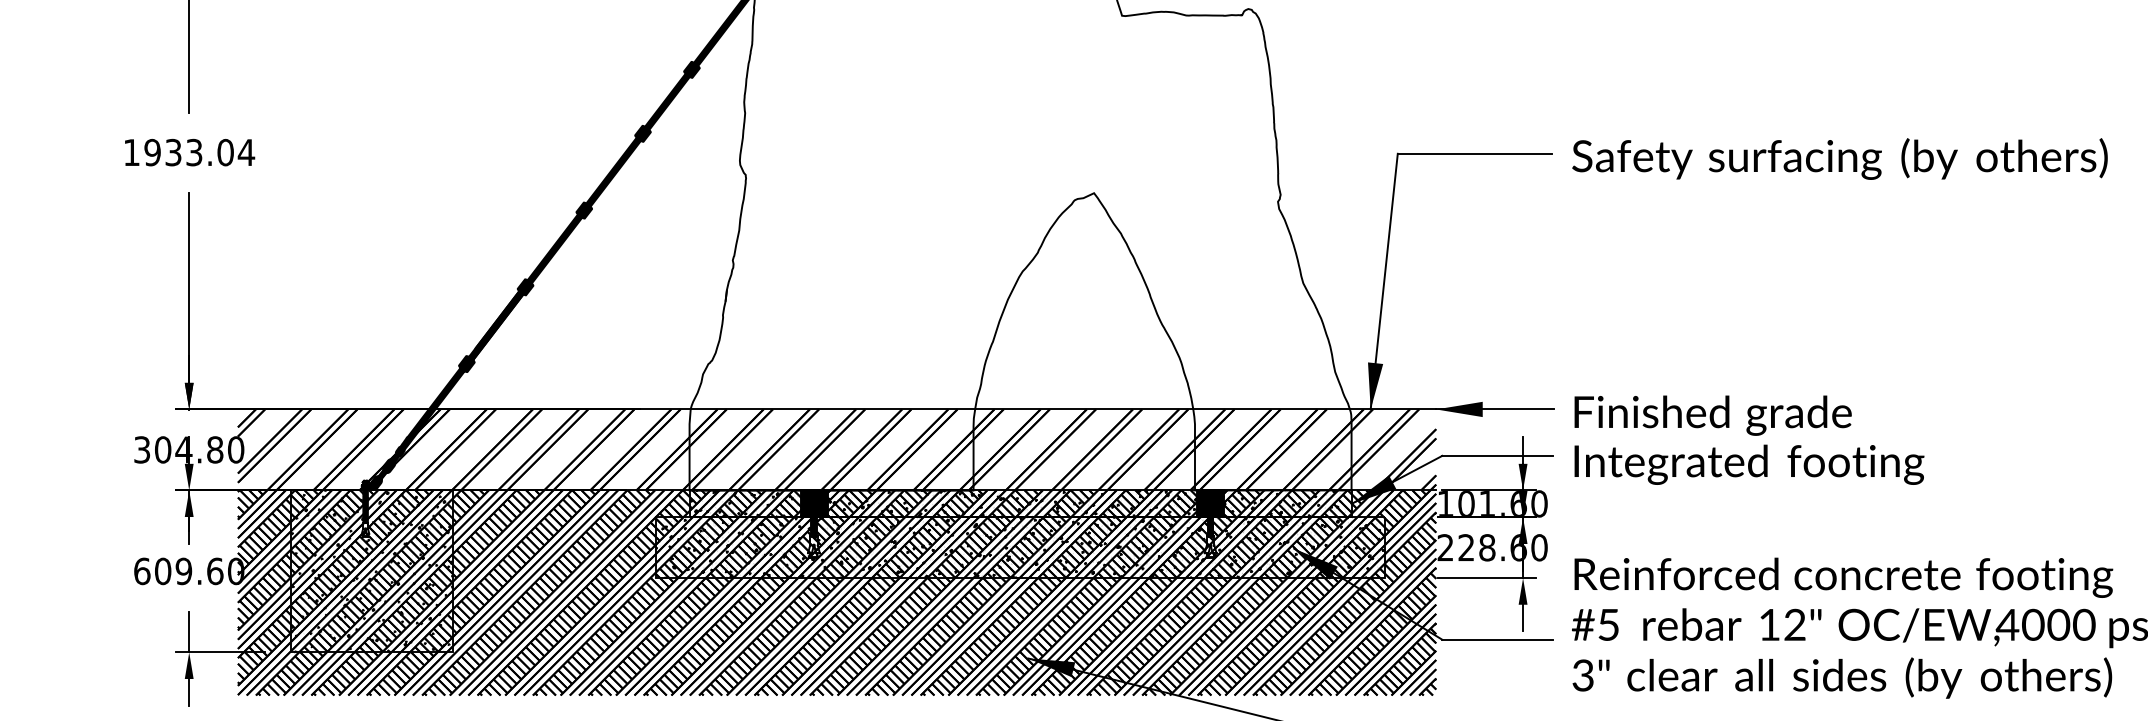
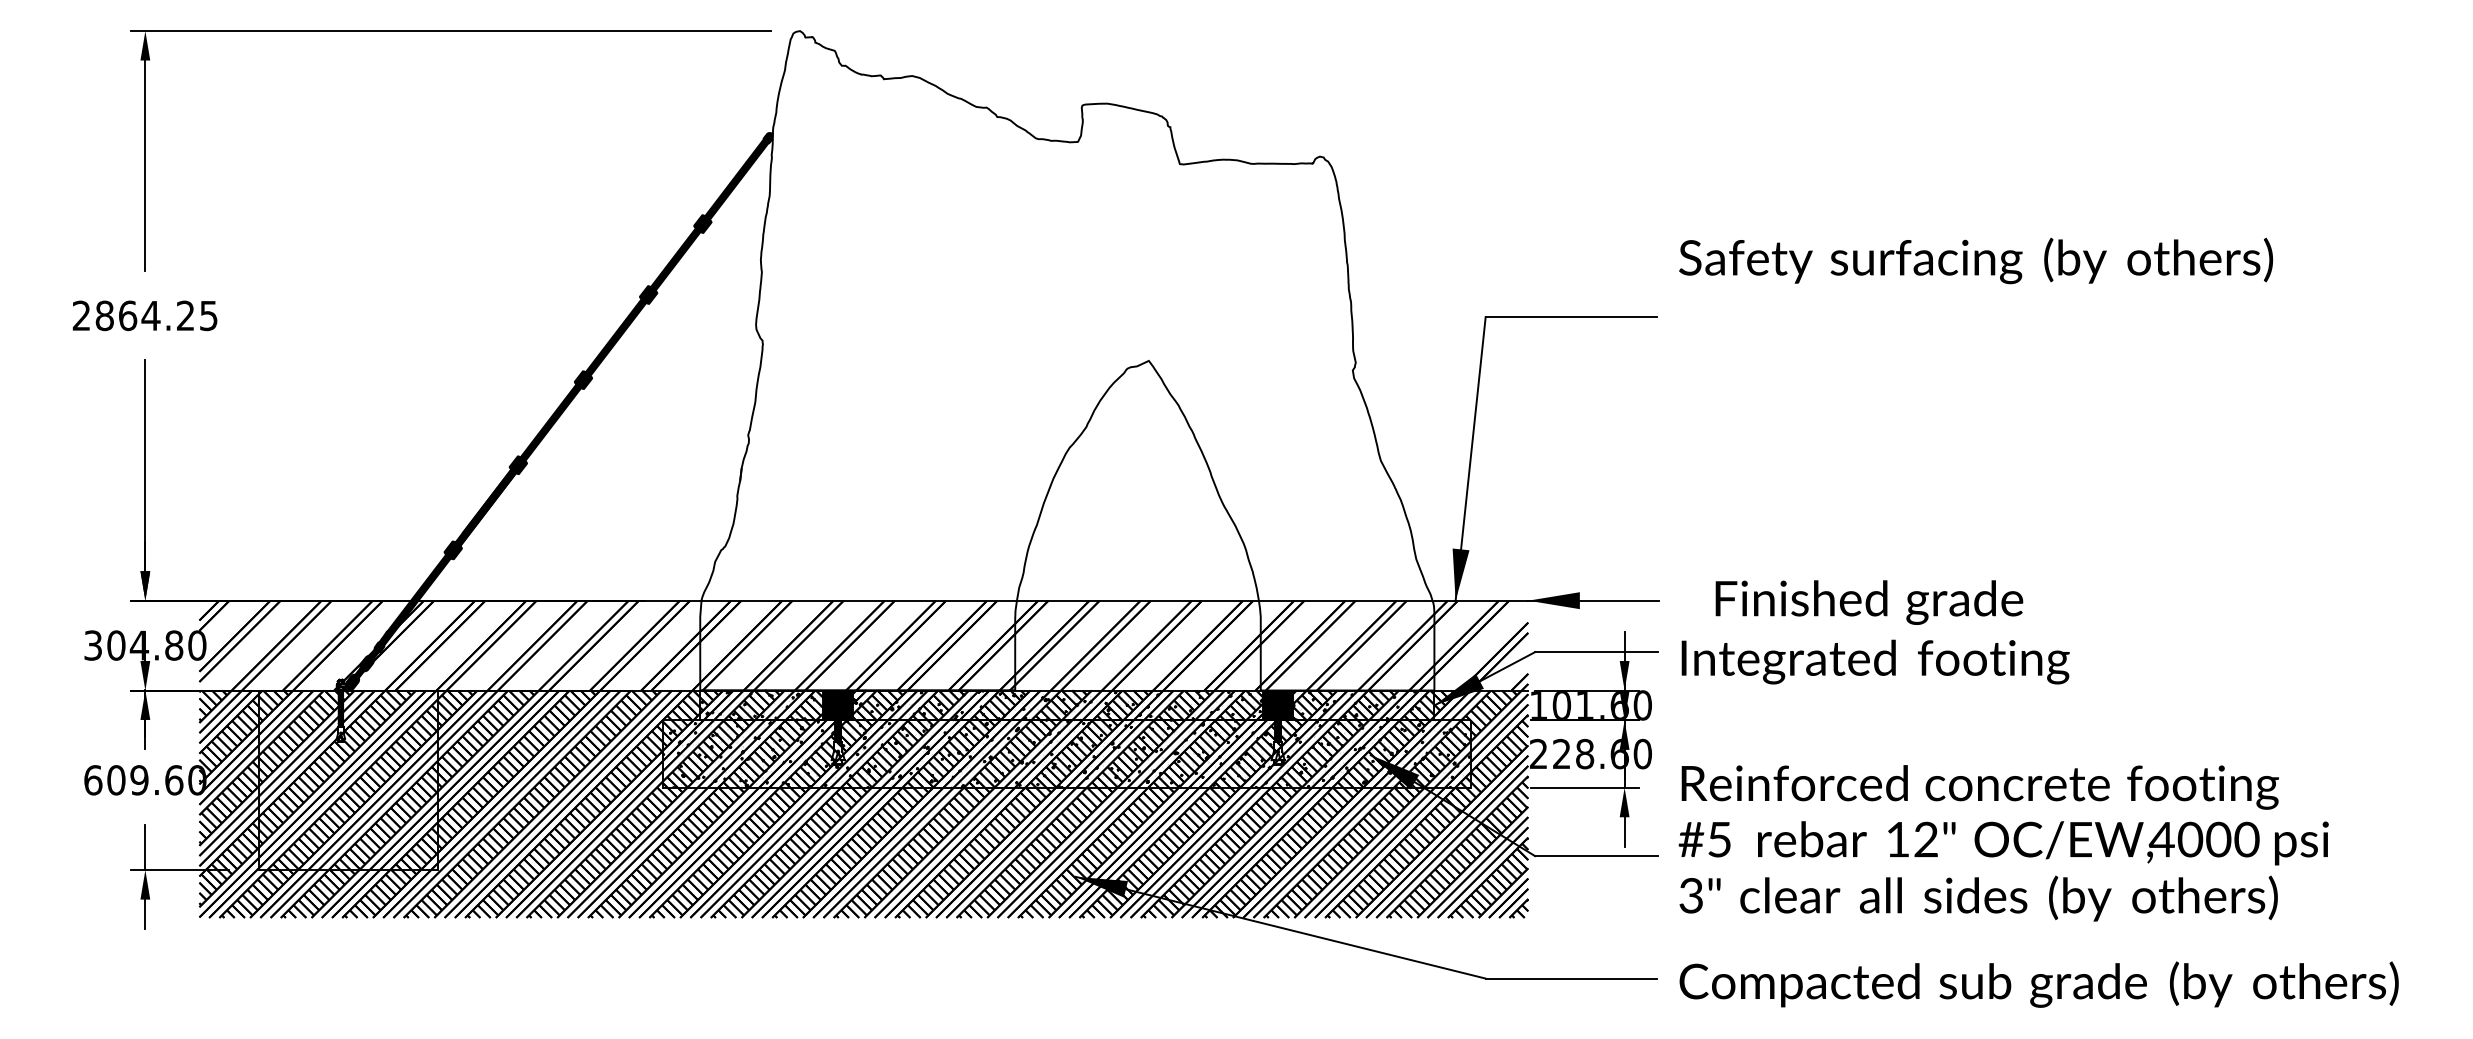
text: (189, 152) -> (145, 315), 1933.04 -> 2864.25
text: (1840, 158) -> (1976, 260), moved
text: (1713, 415) -> (1869, 602), moved
hatch: (372, 571) -> (348, 780), removed

